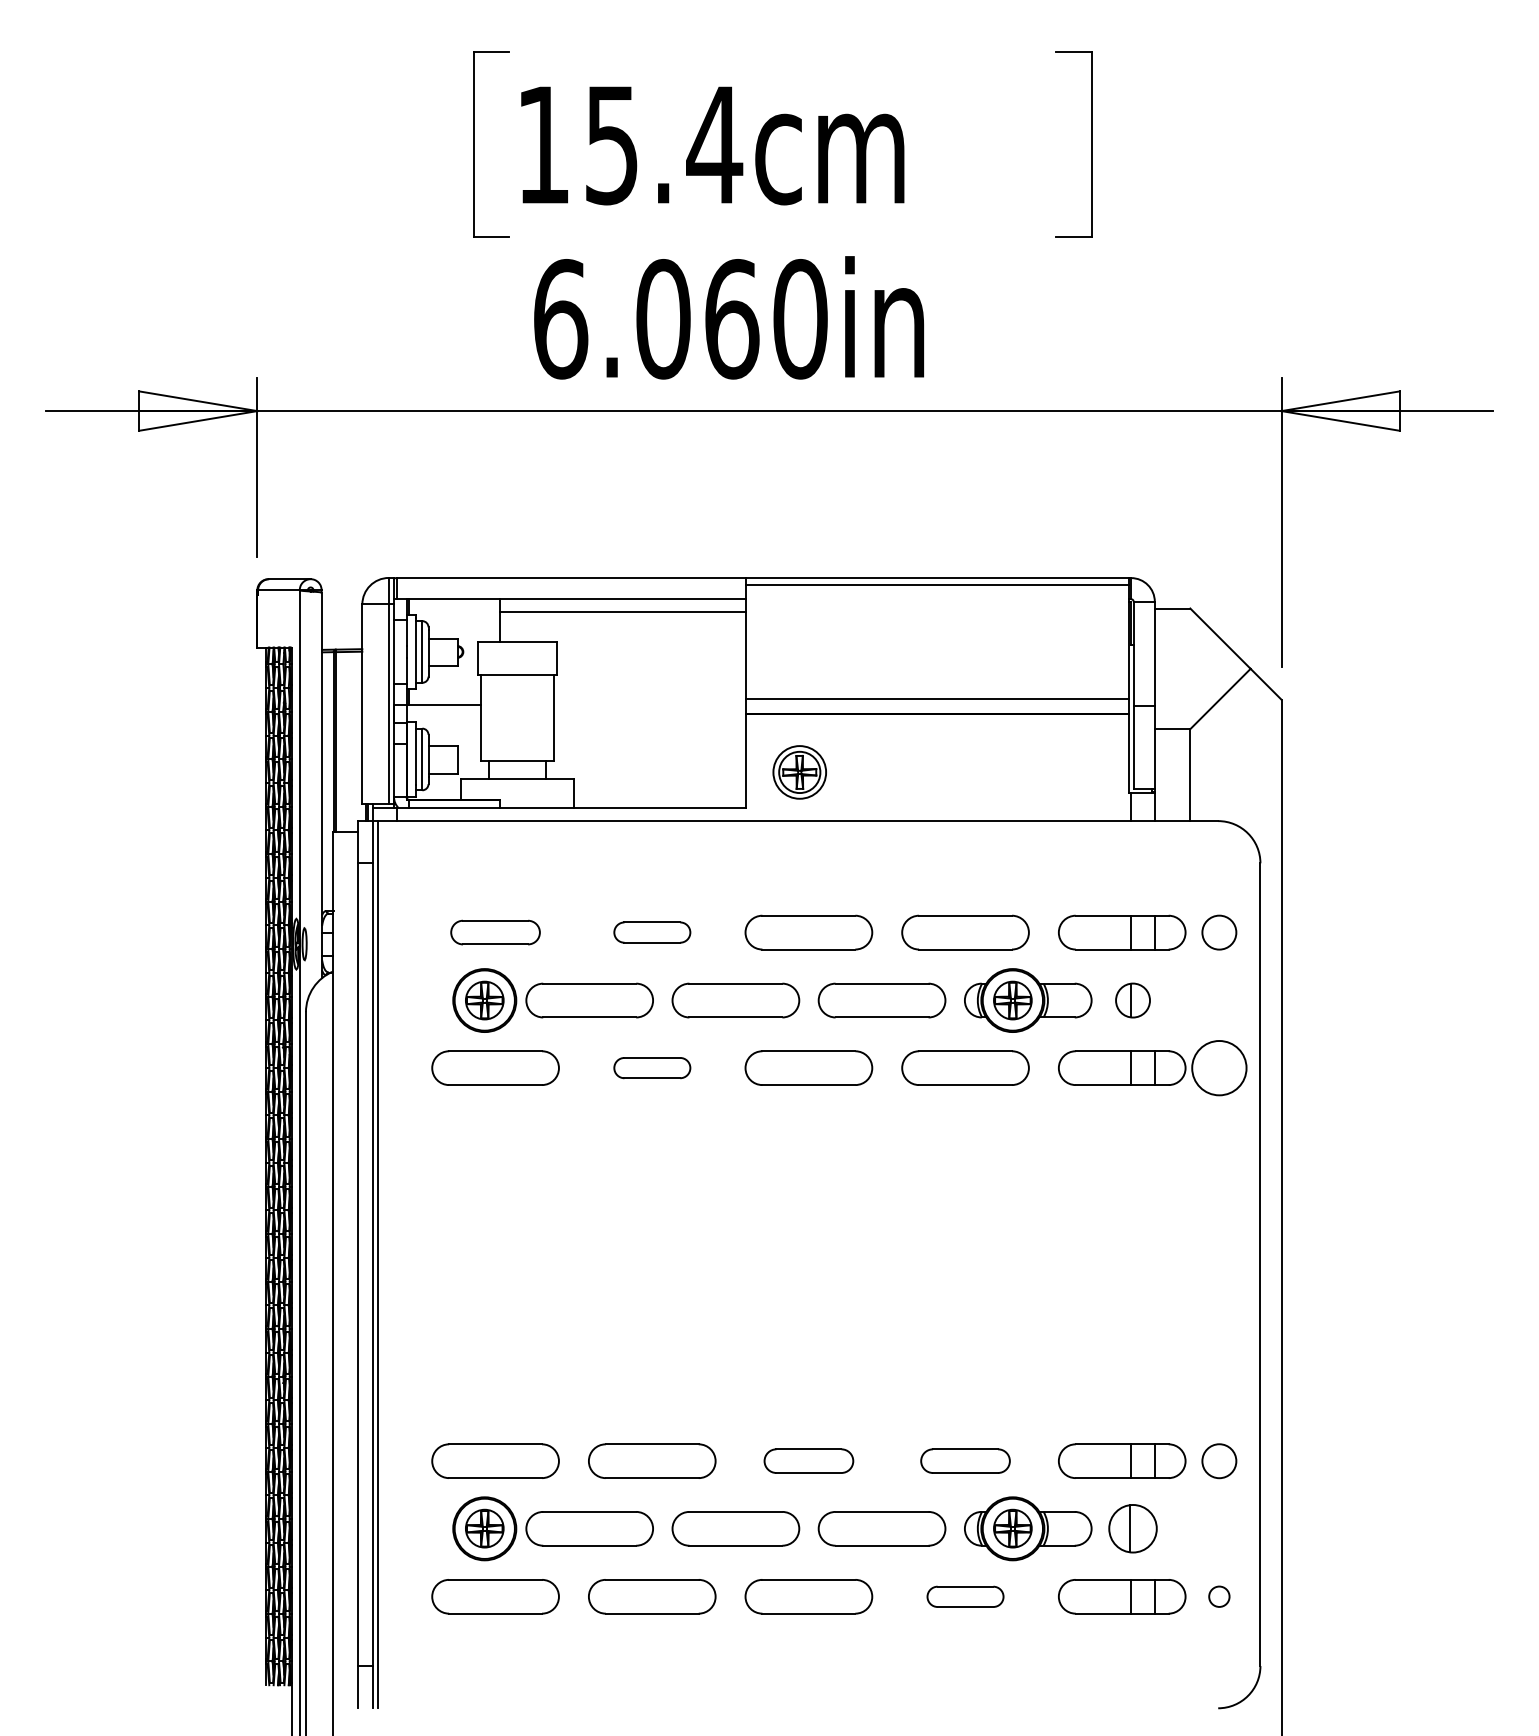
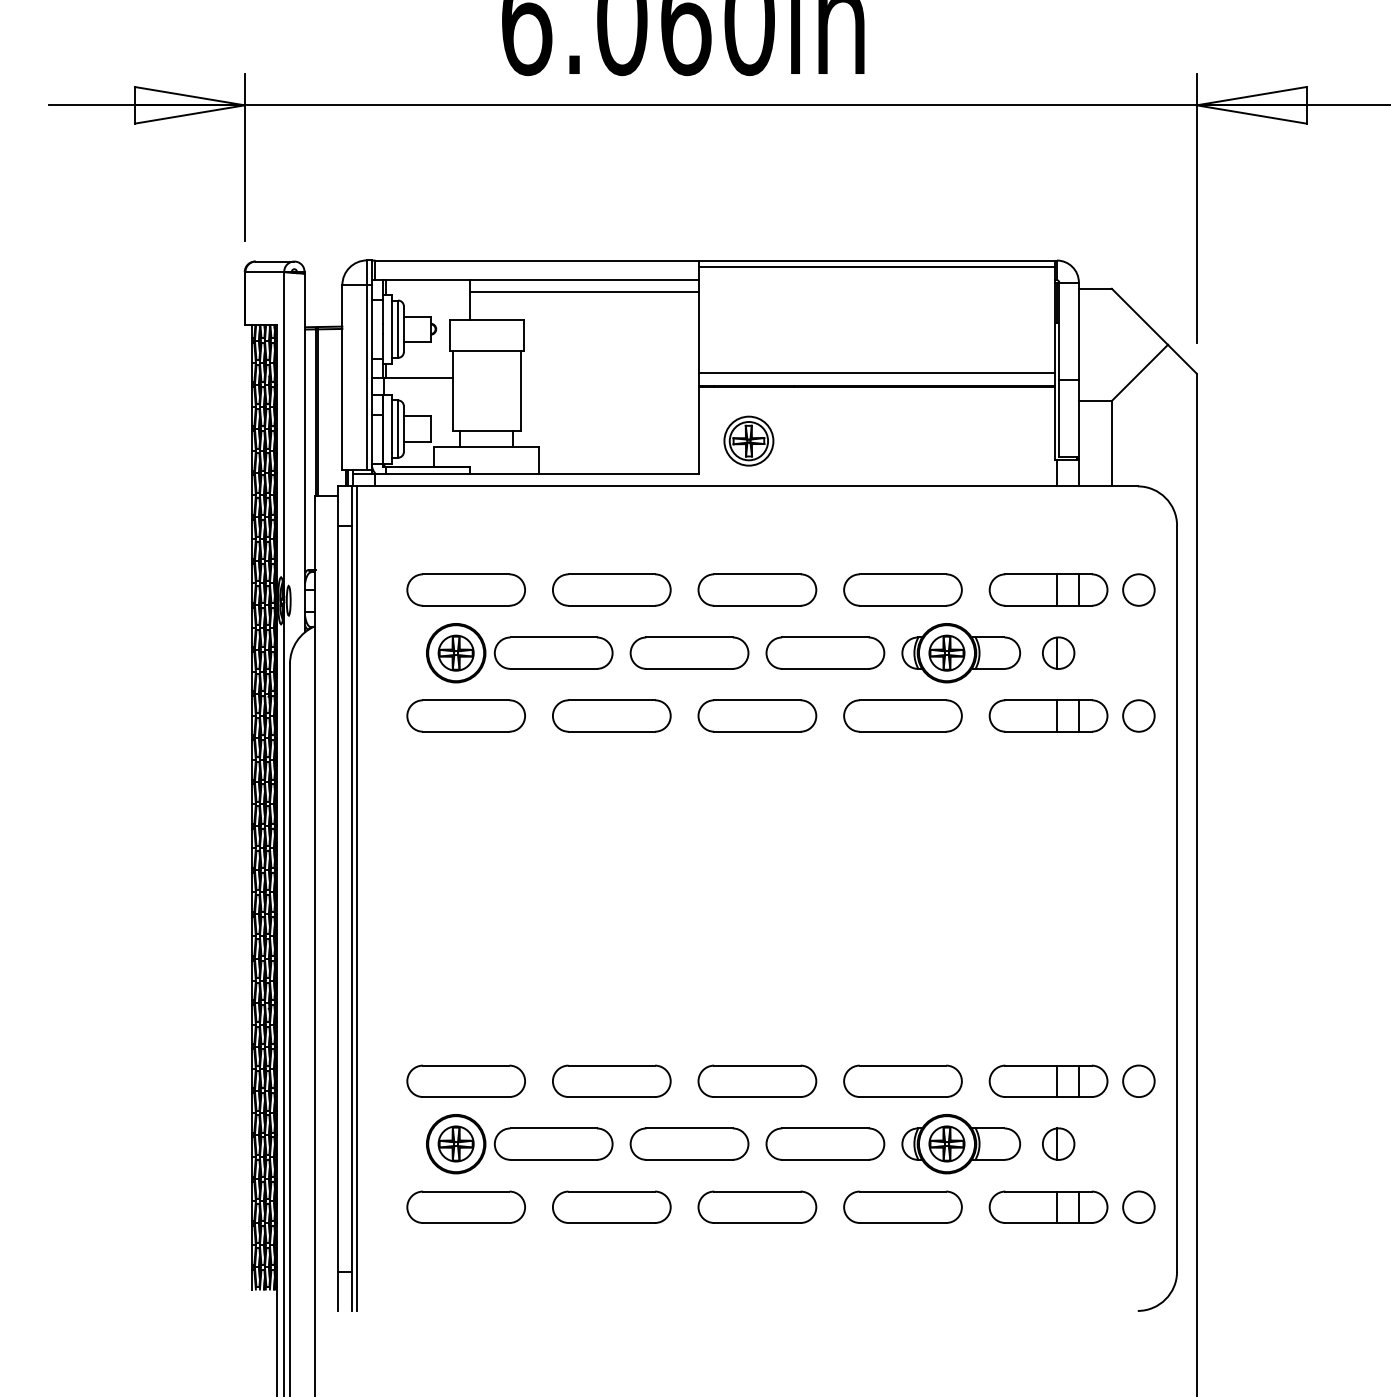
part: (495, 932) -> (466, 589), size x1.43
part: (652, 932) -> (612, 589), size x1.67
part: (652, 1067) -> (612, 715), size x1.67
circle: (1219, 1068) -> (1139, 716), size x0.62
part: (808, 1460) -> (757, 1080), size x1.43
part: (965, 1460) -> (902, 1080), size x1.43
part: (1132, 1528) -> (1058, 1143), size x0.71
part: (965, 1596) -> (902, 1207), size x1.67
circle: (1219, 1596) -> (1139, 1207), size x1.67

